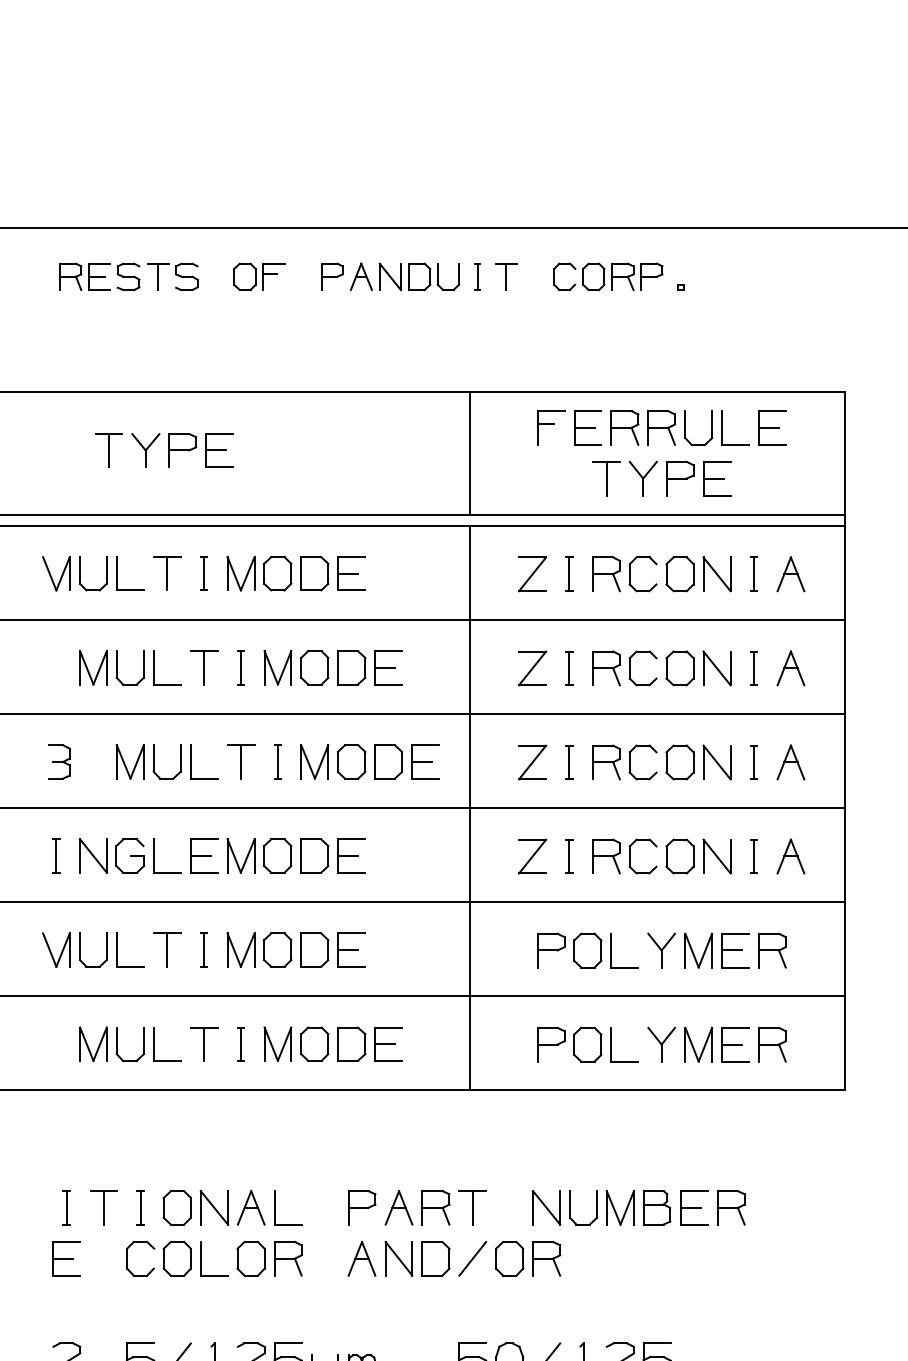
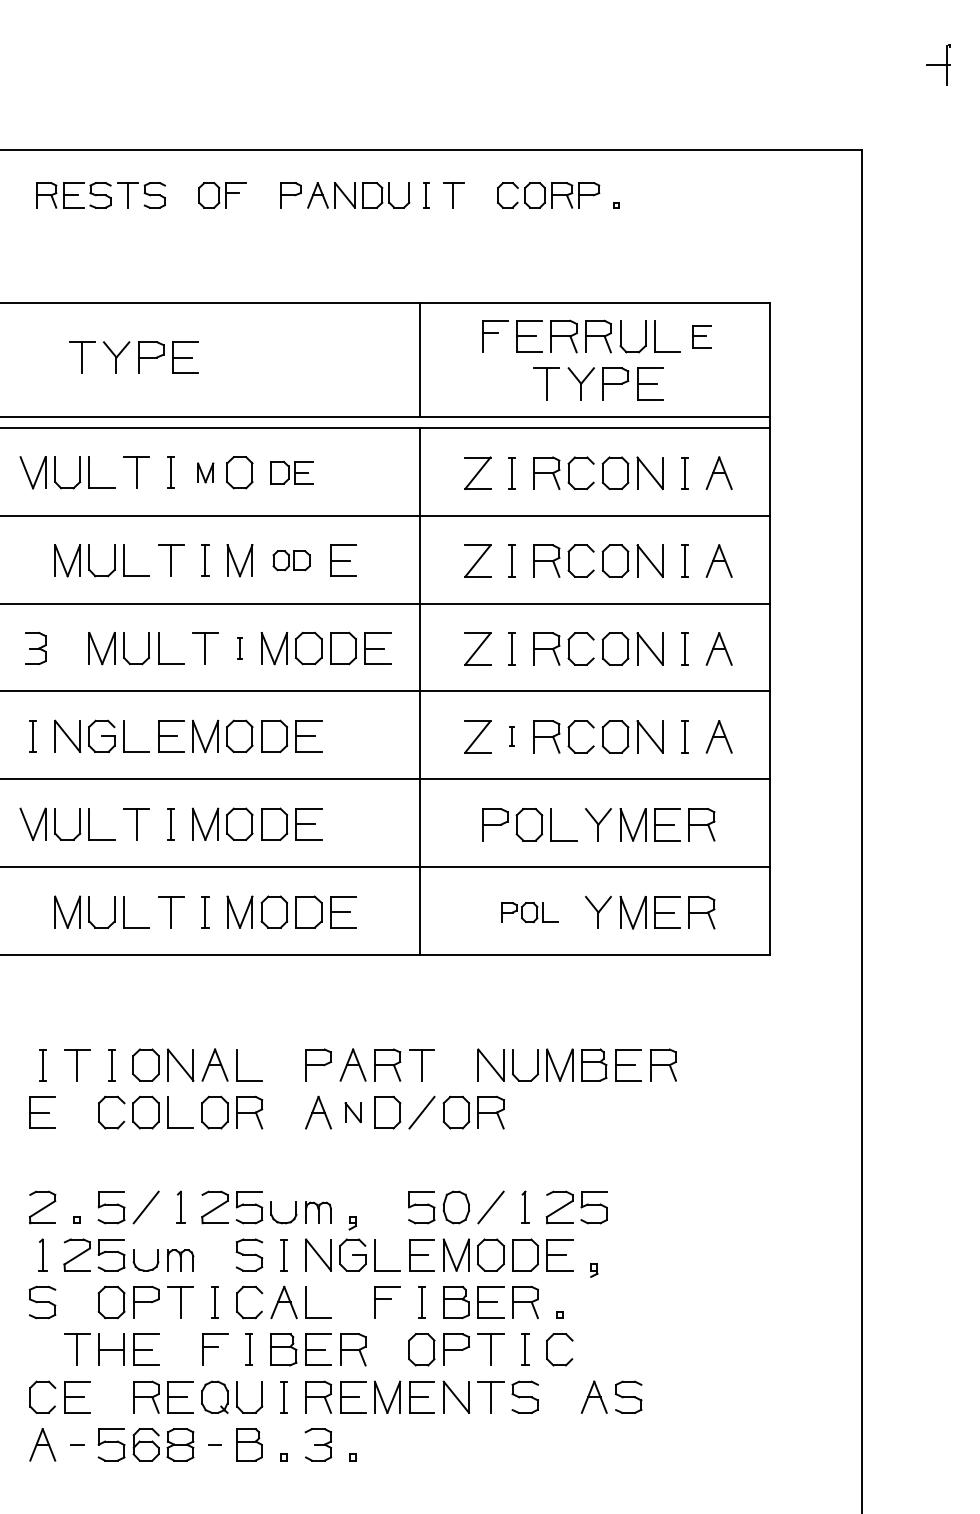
part: (771, 427) -> (701, 336), size x0.7
part: (241, 573) -> (205, 472), size x0.6
part: (333, 573) -> (291, 472), size x0.7
part: (333, 667) -> (291, 560), size x0.6
part: (277, 761) -> (239, 648), size x0.7
part: (568, 856) -> (511, 736), size x0.6
part: (587, 1044) -> (529, 912), size x0.6
part: (398, 1258) -> (352, 1112), size x0.6

